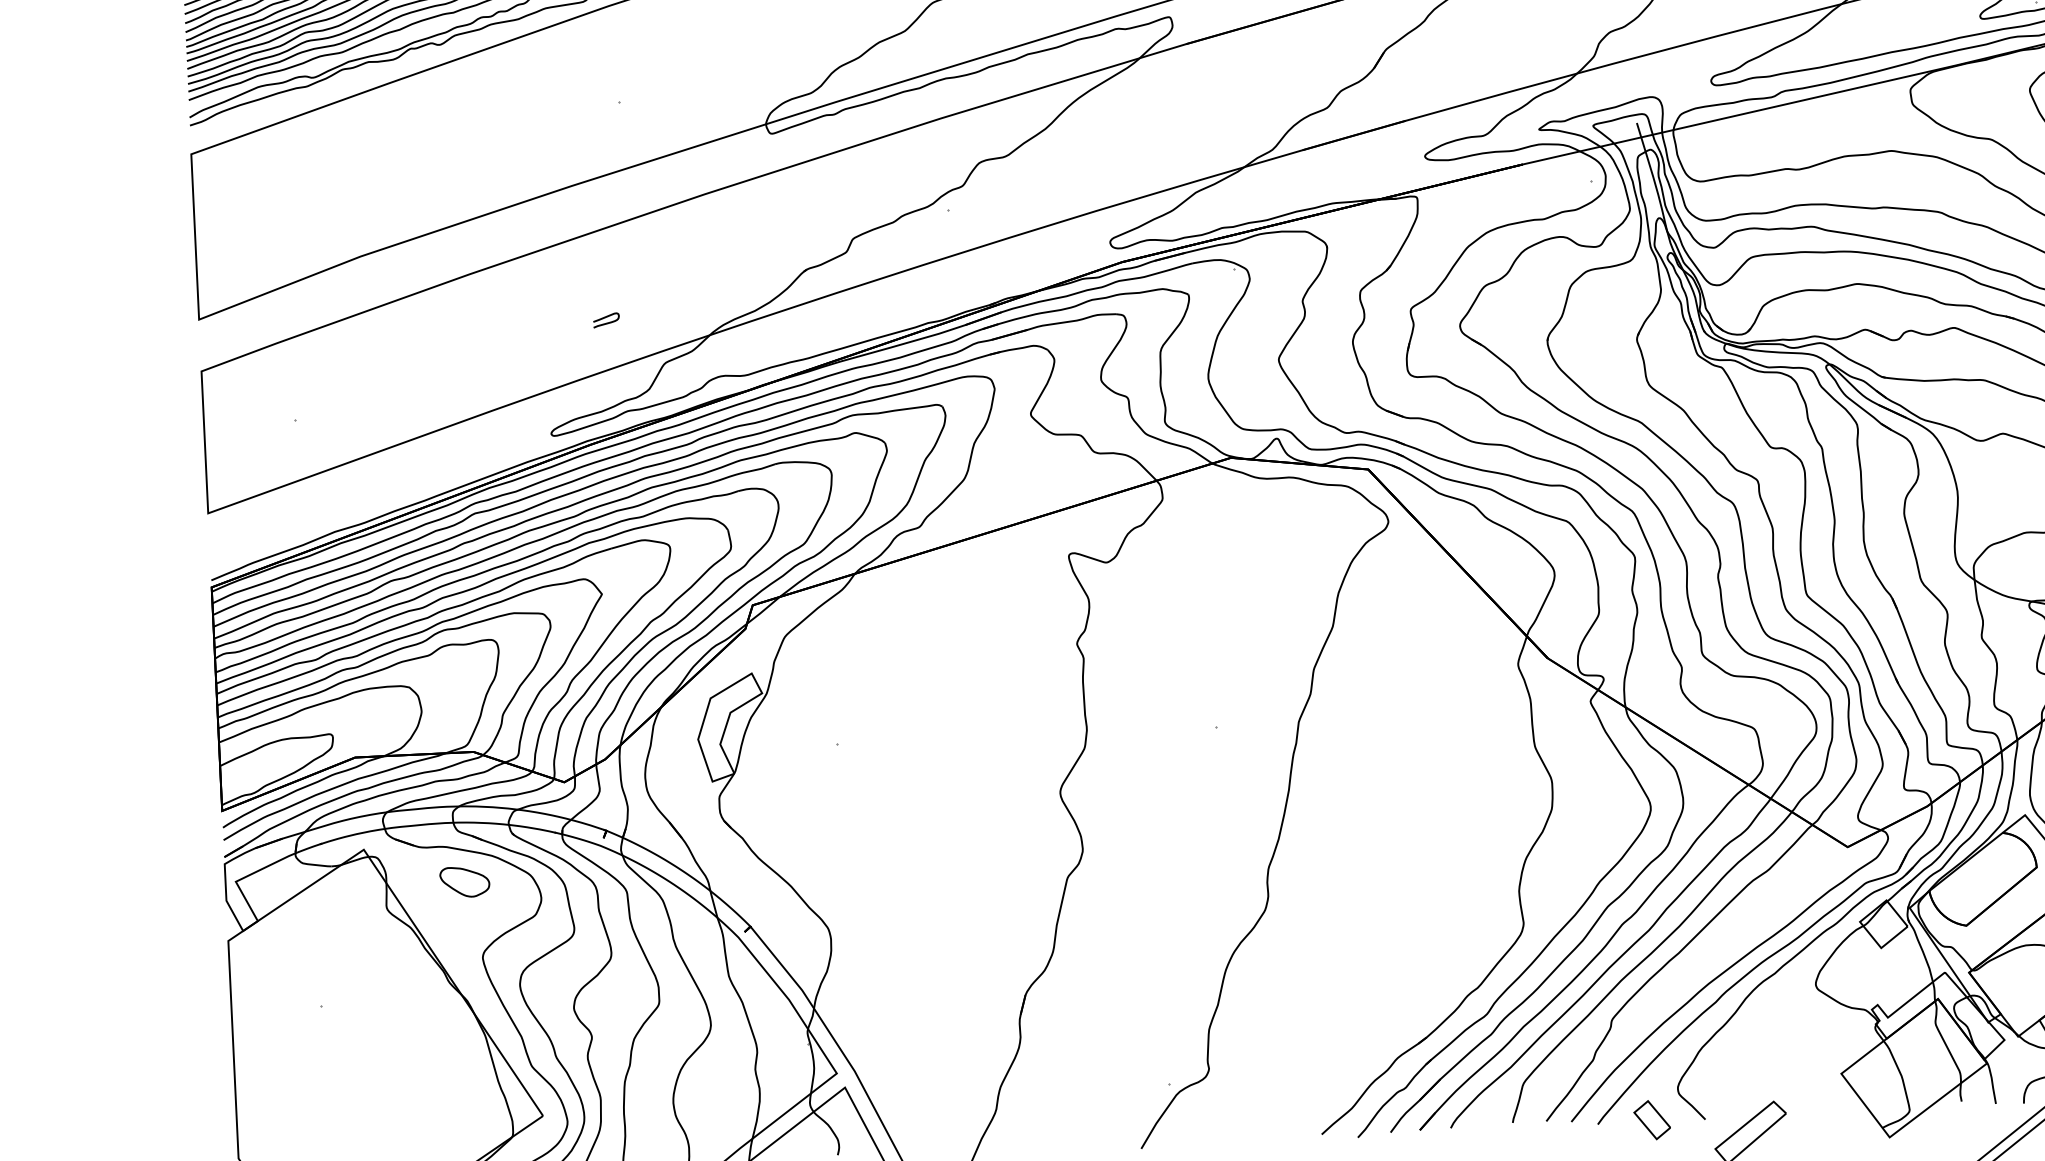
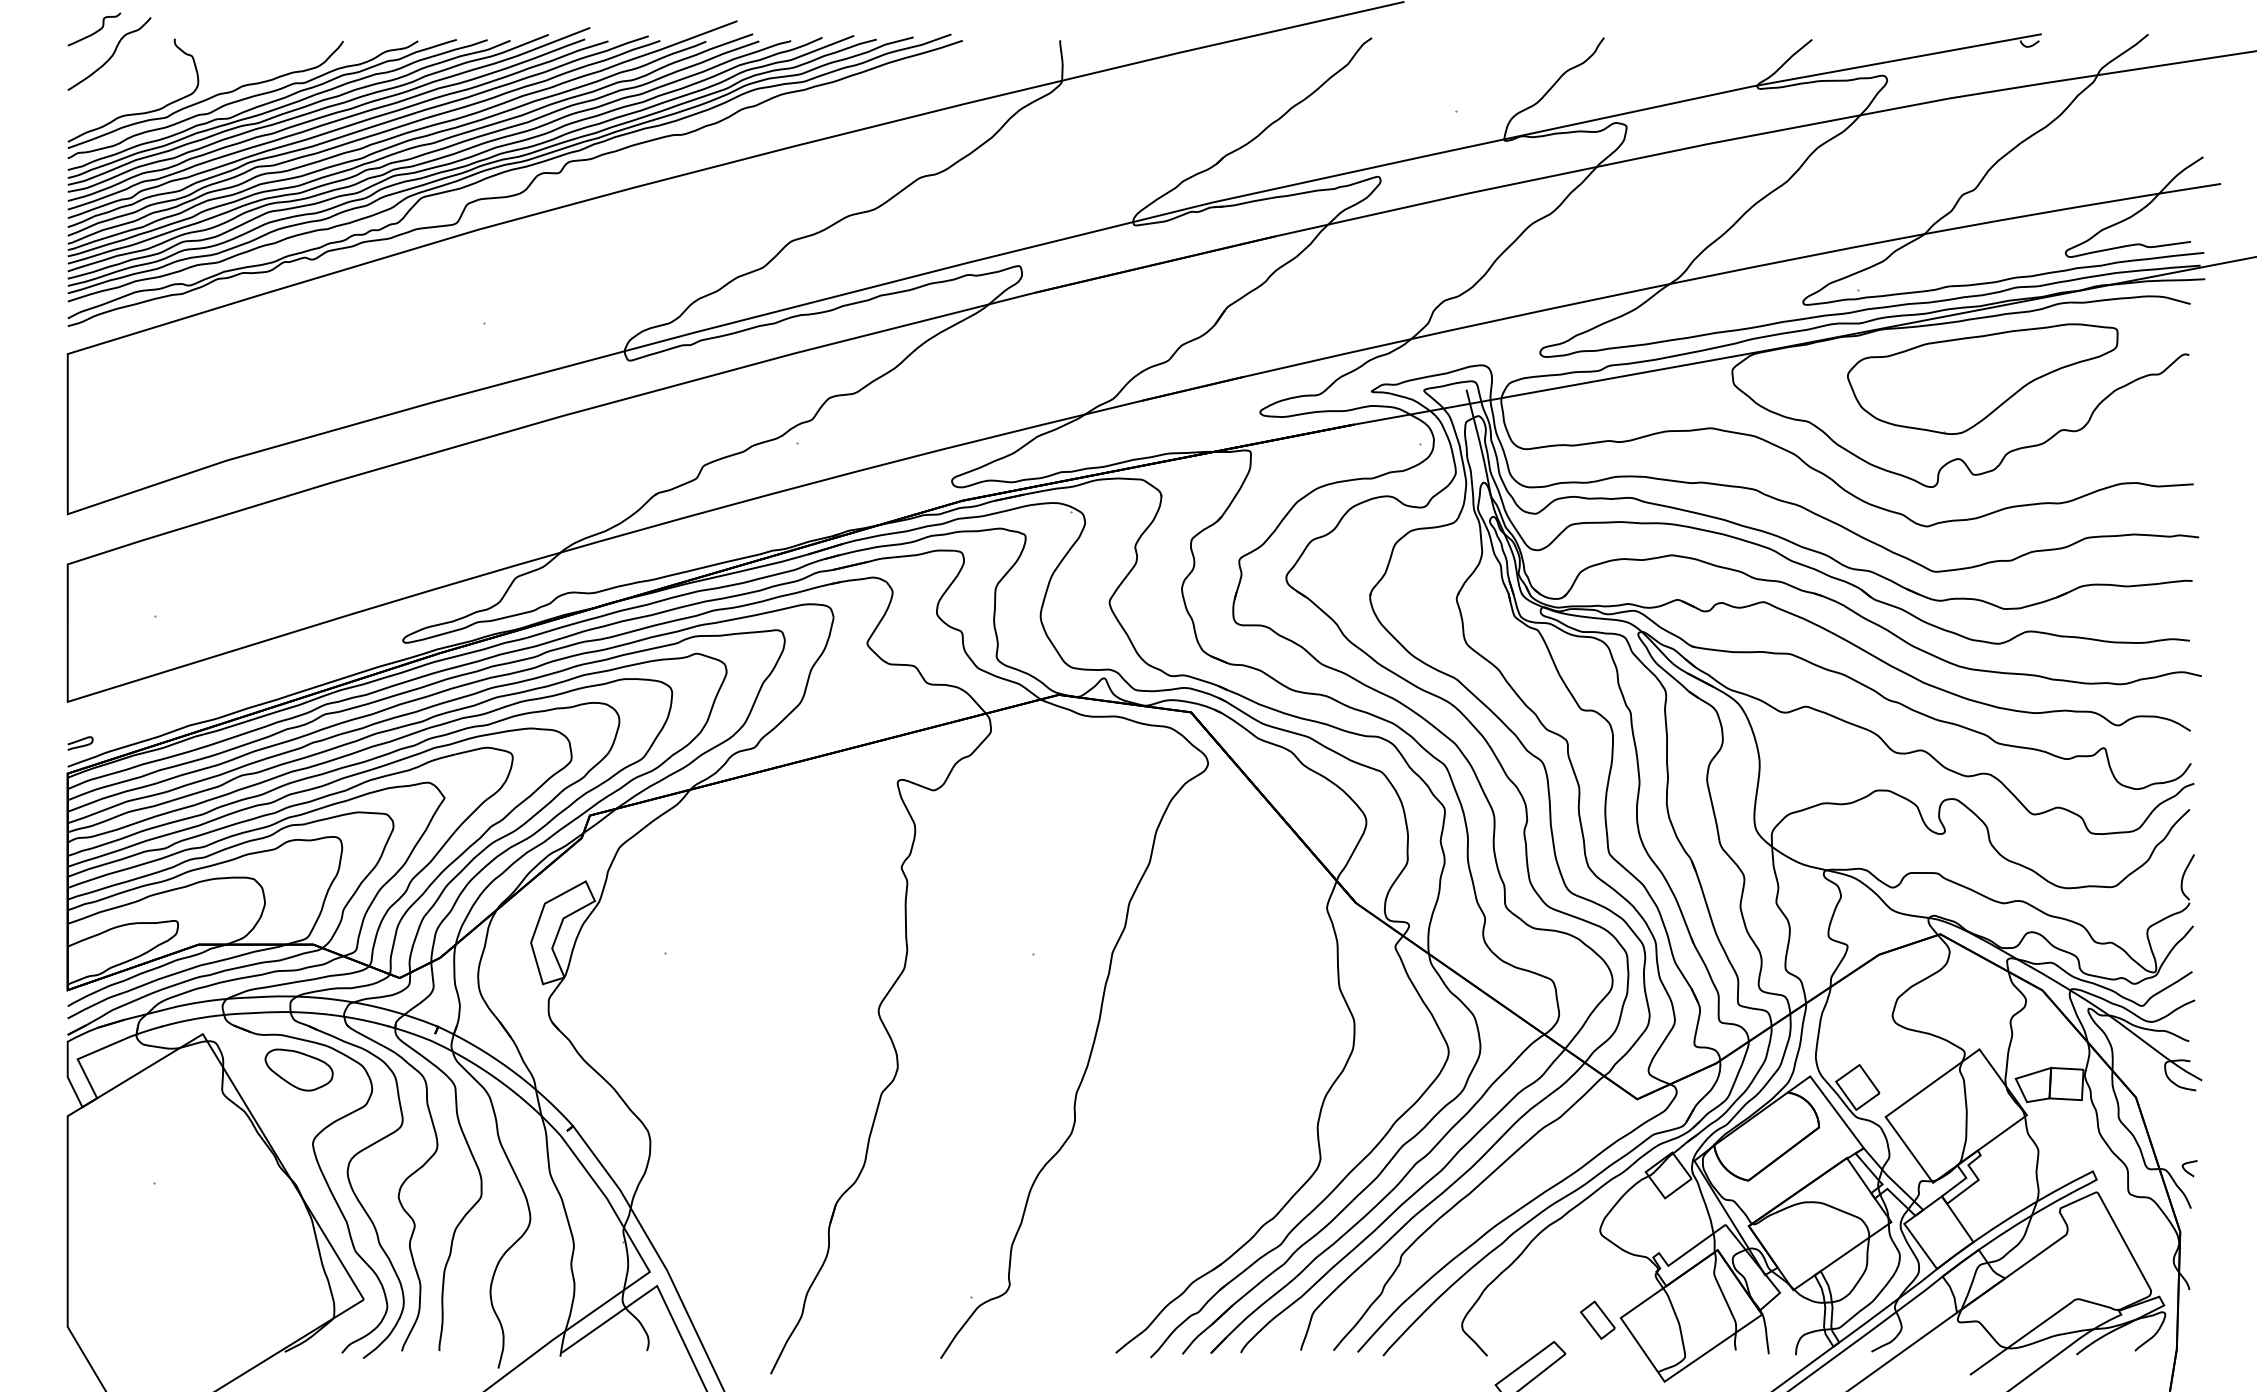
curve: (606, 318) -> (80, 741), moved
part: (464, 881) -> (298, 1069), size x1.43
part: (1651, 1119) -> (1597, 1319), moved

